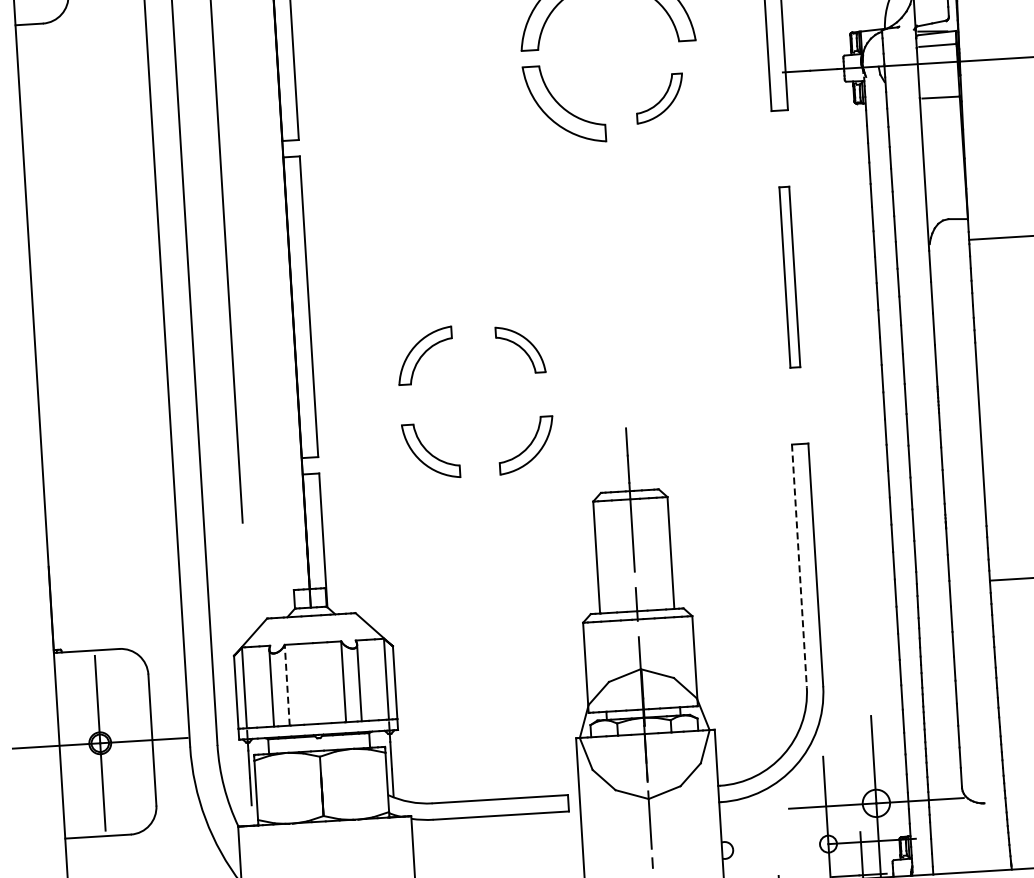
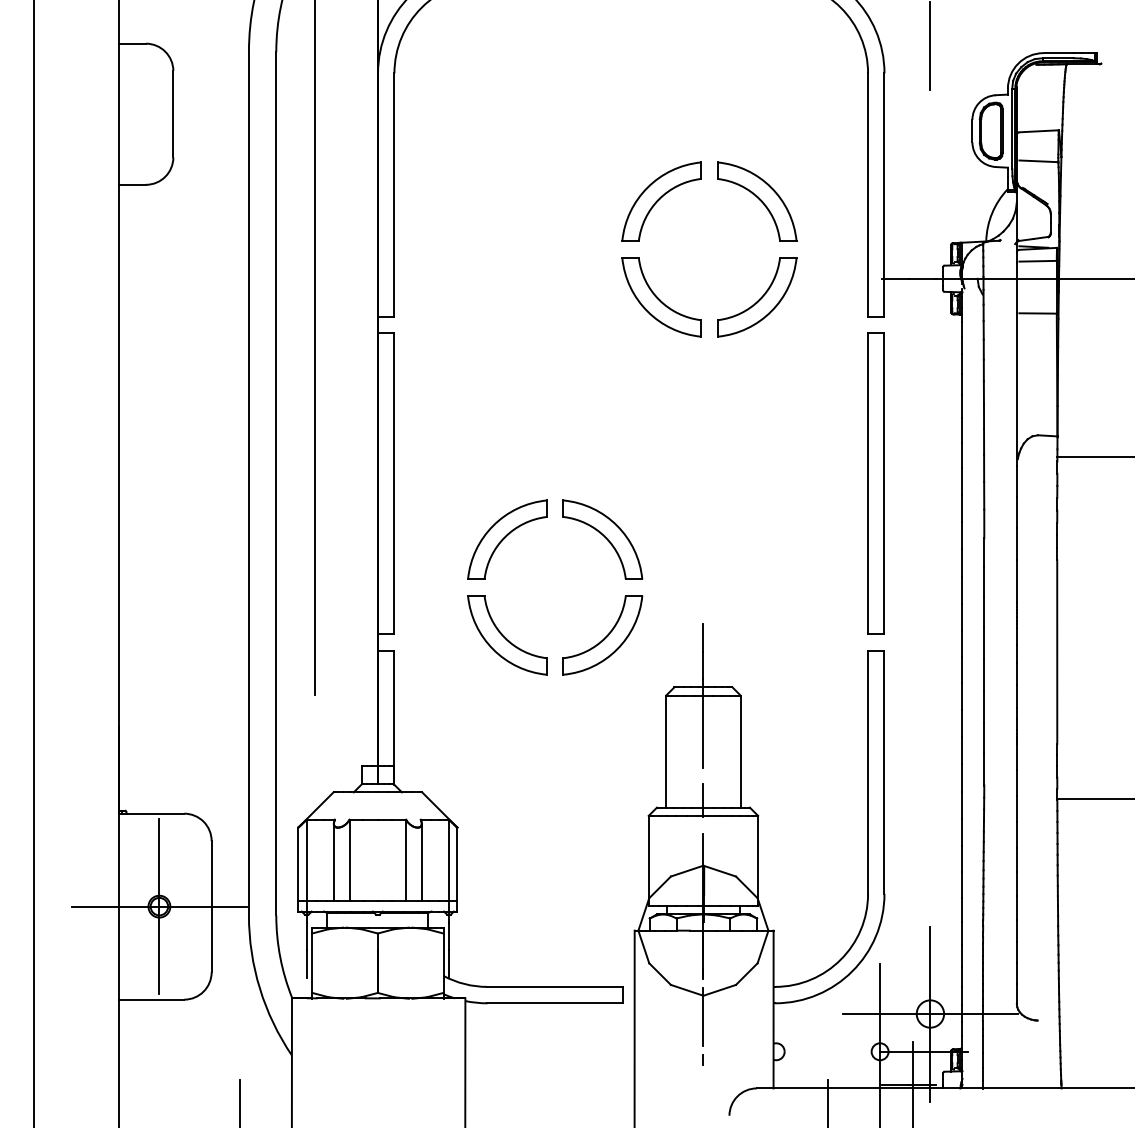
part: (660, 98) -> (757, 297), size x1.67
part: (789, 277) -> (875, 483), size x1.67
part: (520, 349) -> (602, 539), size x1.67
part: (425, 355) -> (507, 539), size x1.43
part: (525, 445) -> (602, 635), size x1.43
part: (431, 451) -> (507, 635), size x1.43
line: (799, 566) -> (868, 772), dashed -> solid
line: (287, 684) -> (349, 859), dashed -> solid

